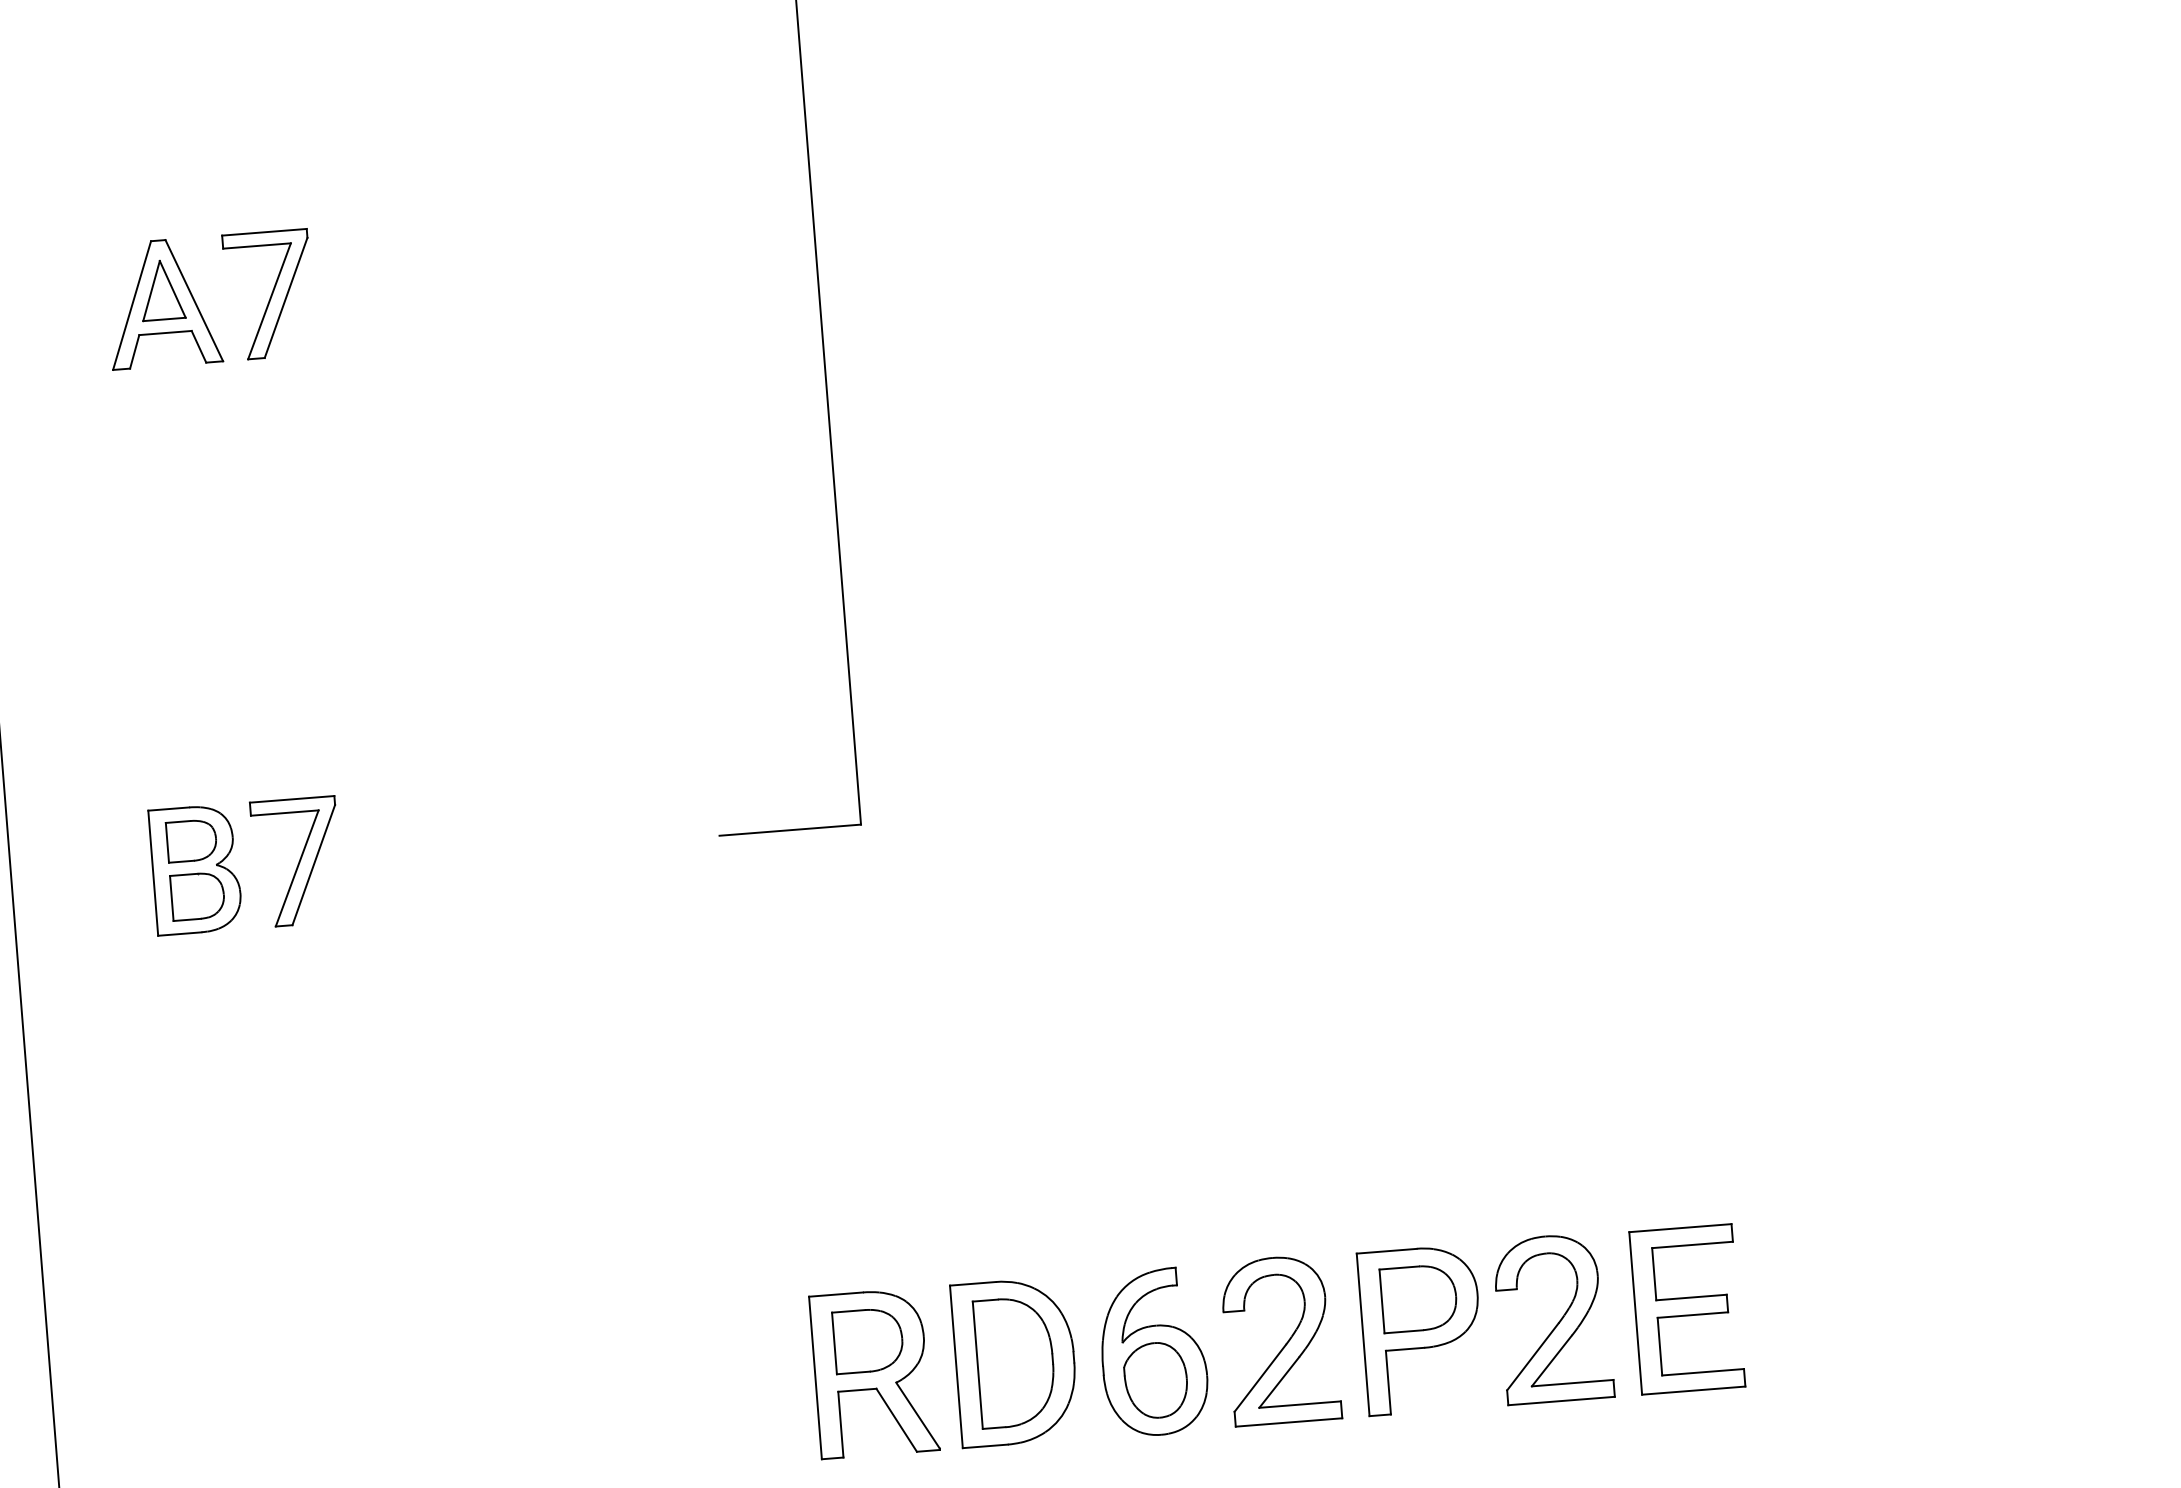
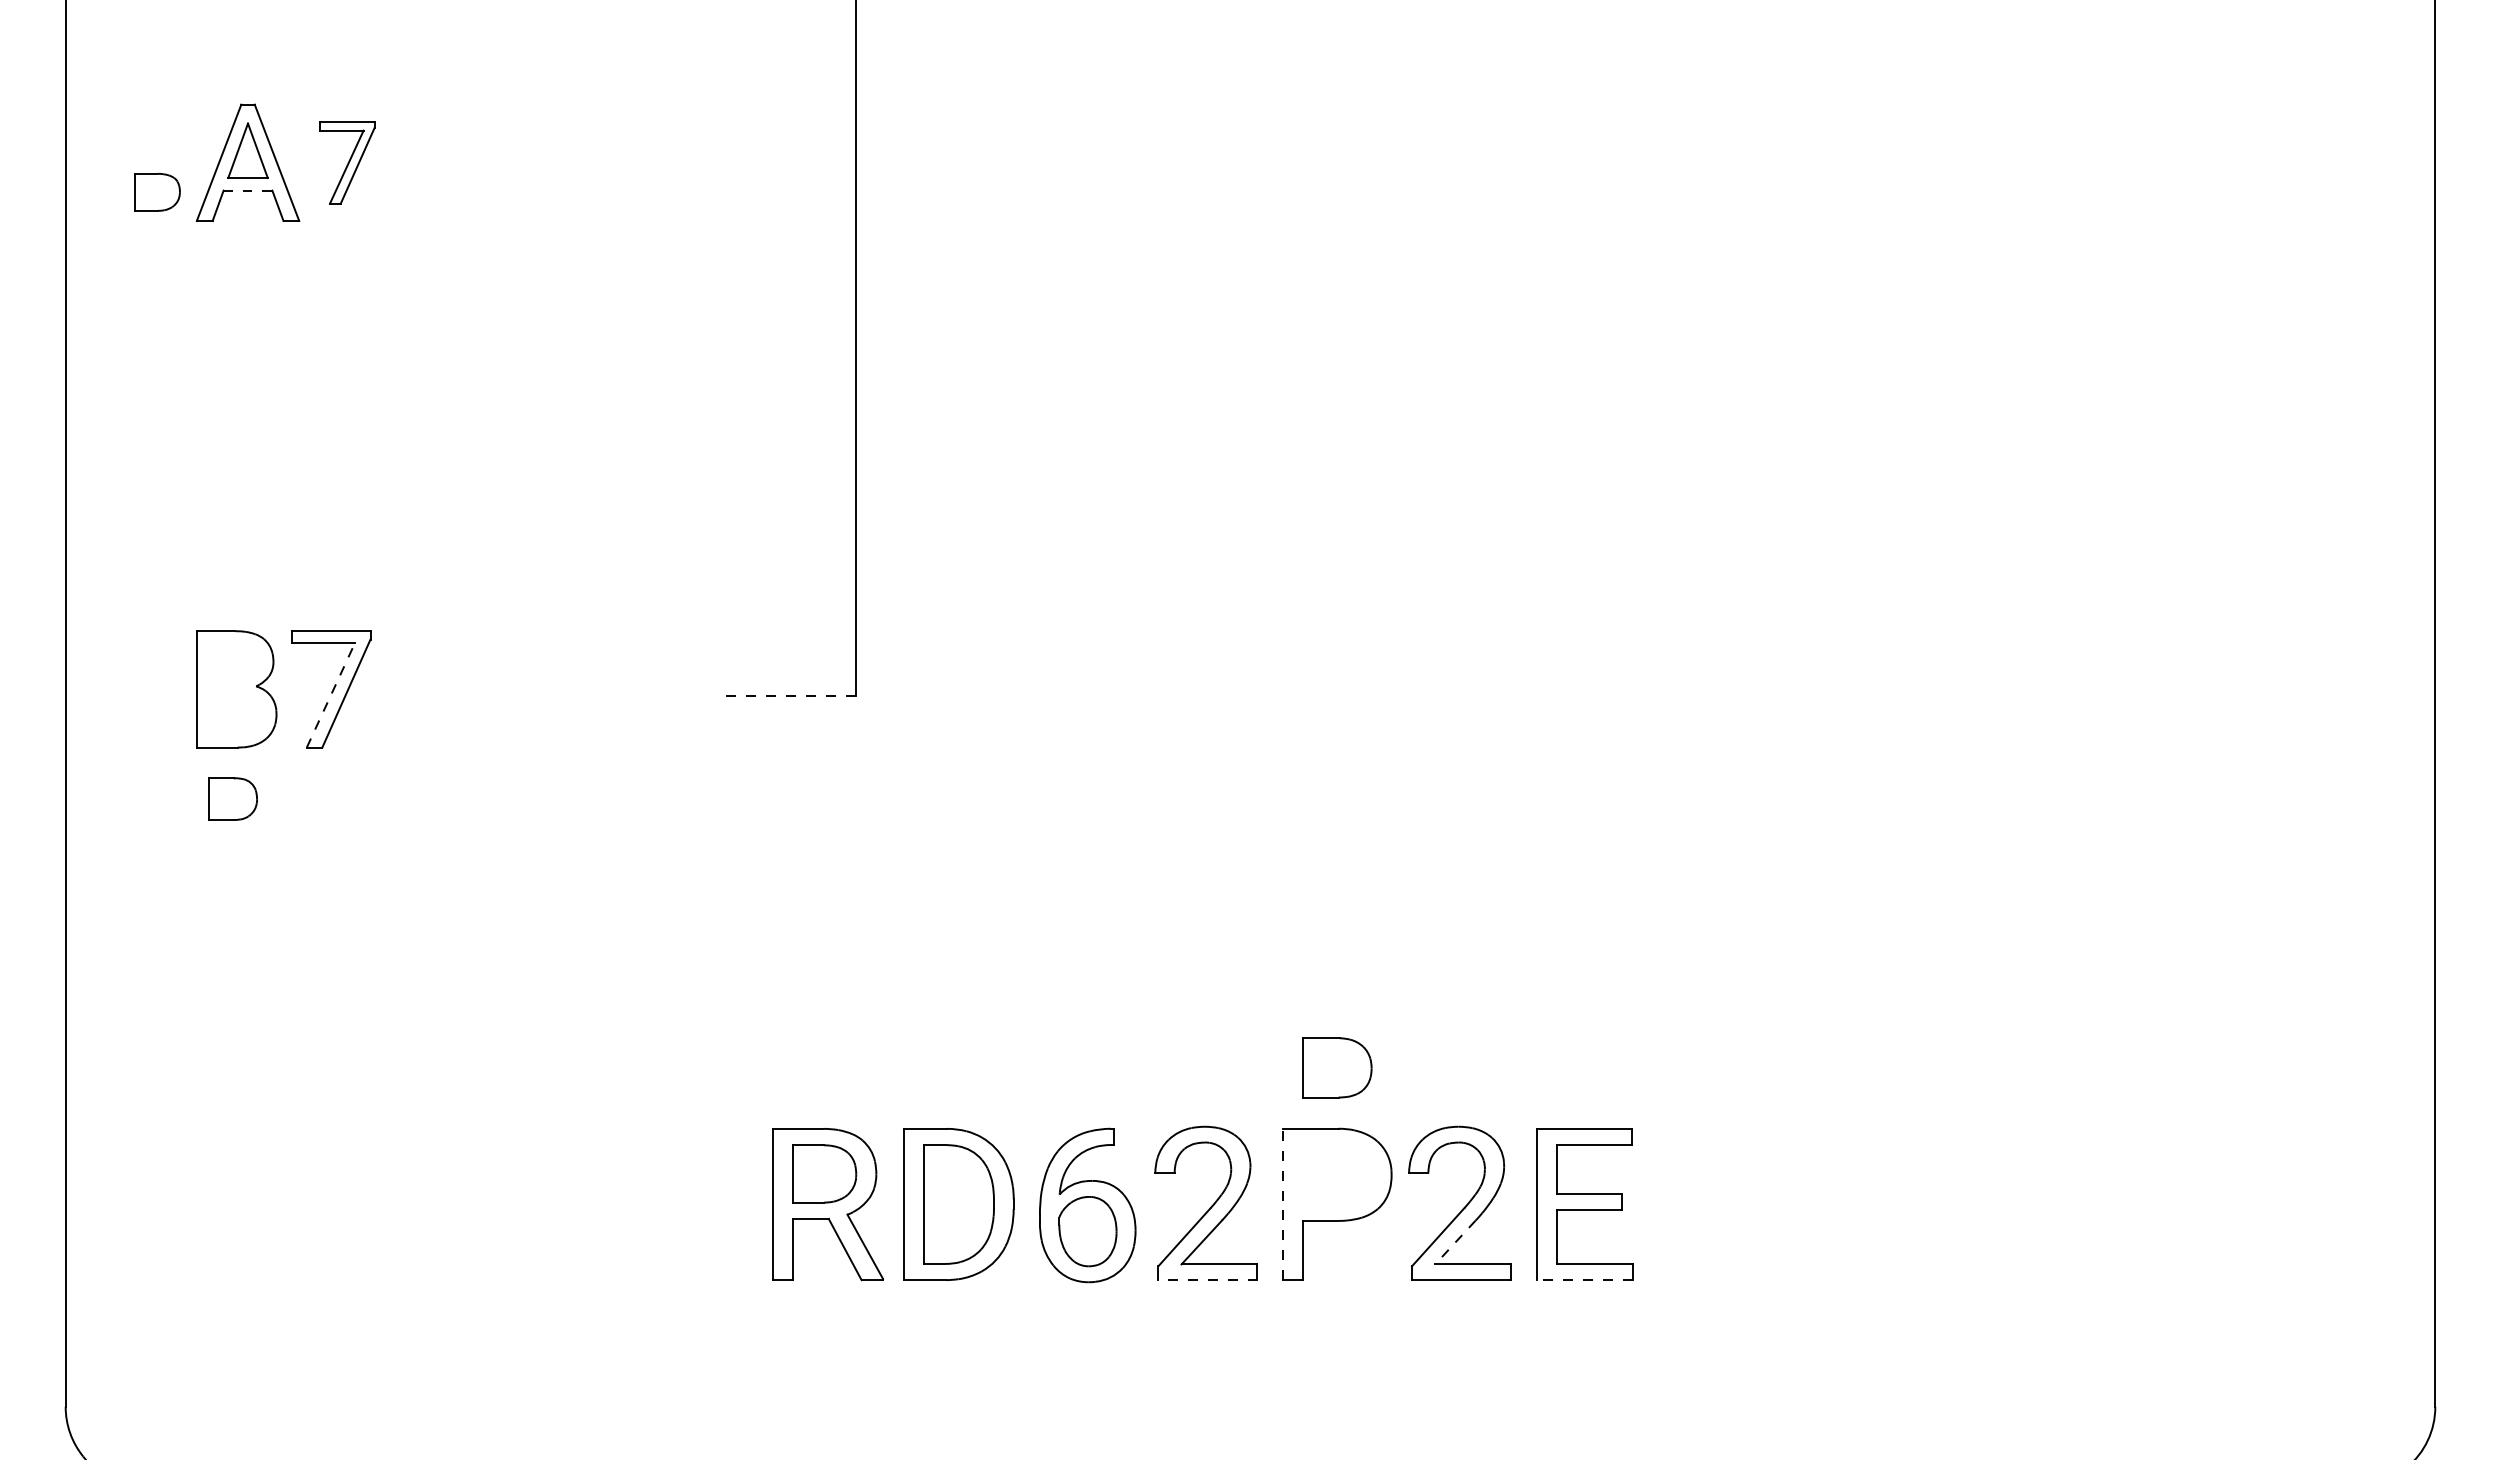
part: (270, 294) -> (347, 162), size x0.7
line: (164, 332) -> (247, 190), solid -> dashed
line: (790, 829) -> (789, 695), solid -> dashed
part: (191, 841) -> (157, 192), moved
line: (297, 868) -> (331, 695), solid -> dashed
part: (197, 895) -> (232, 798), moved
part: (1419, 1298) -> (1337, 1067), moved
line: (1362, 1334) -> (1282, 1204), solid -> dashed
line: (1551, 1361) -> (1455, 1242), solid -> dashed
line: (1693, 1391) -> (1584, 1280), solid -> dashed
line: (1288, 1422) -> (1207, 1280), solid -> dashed

